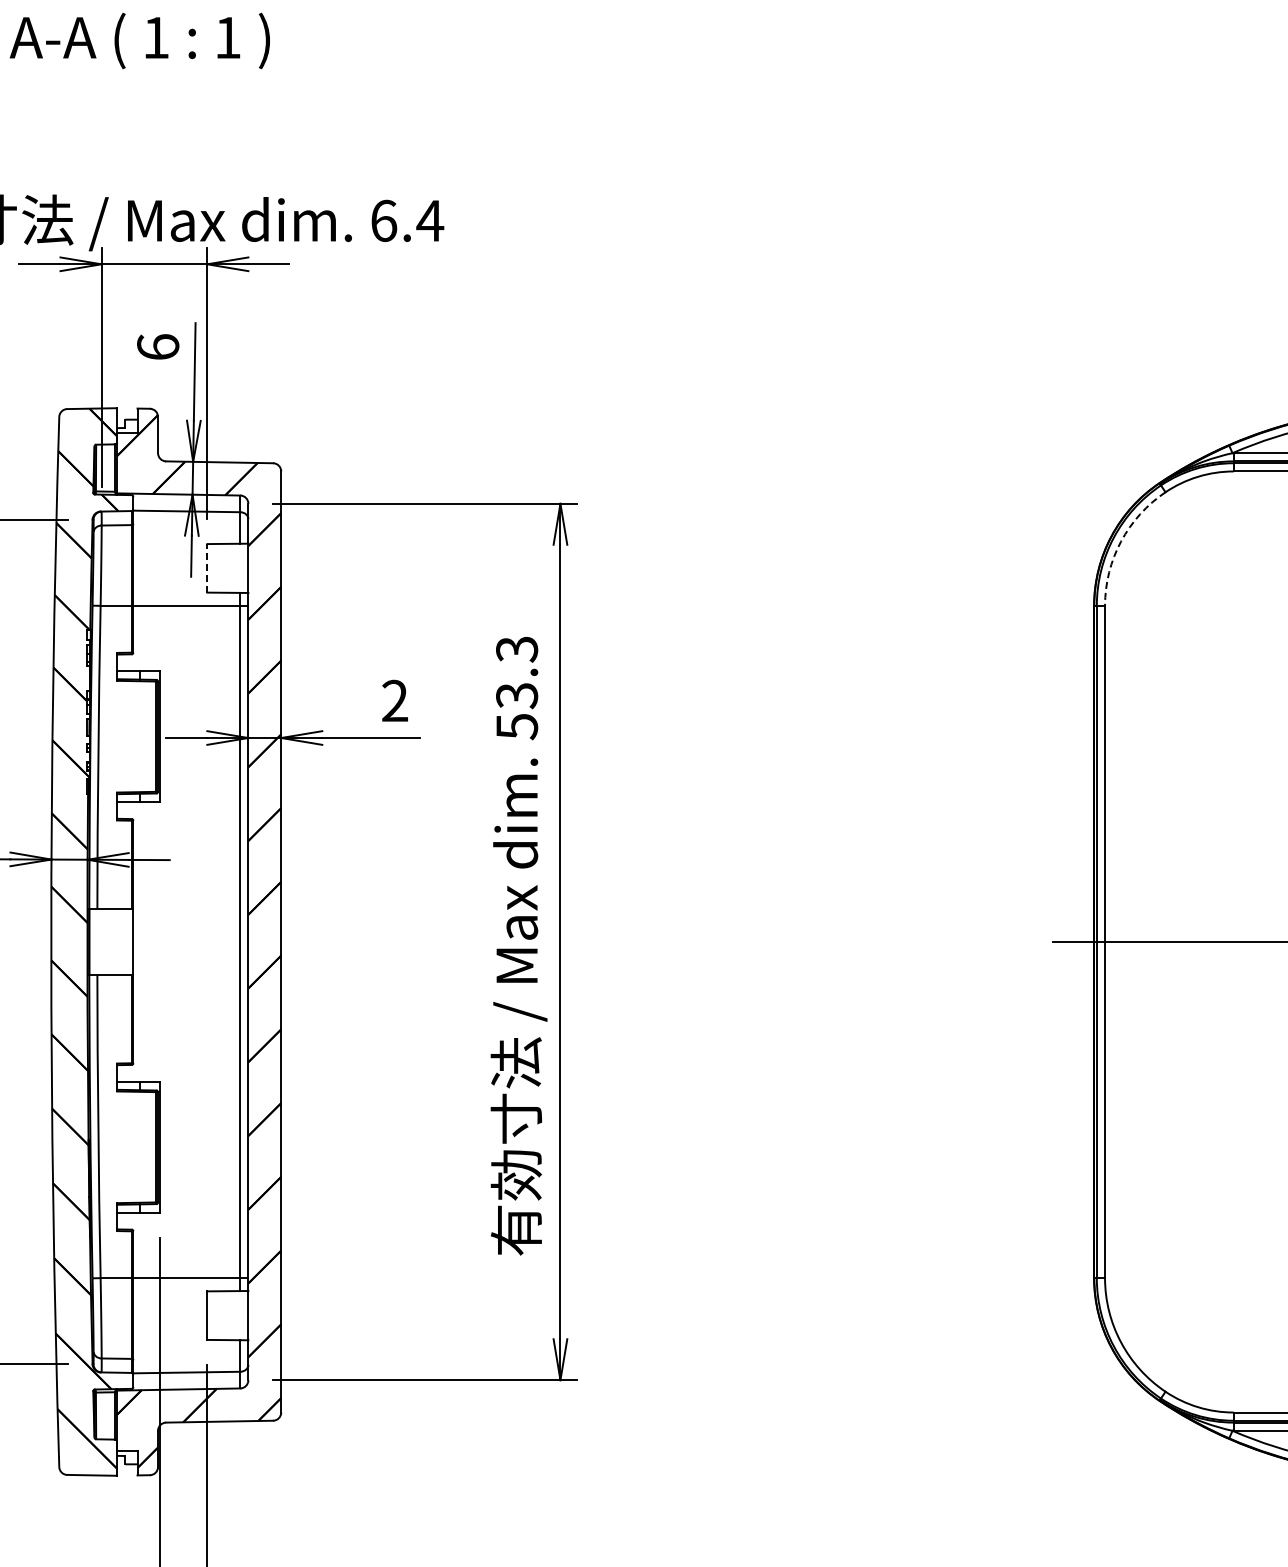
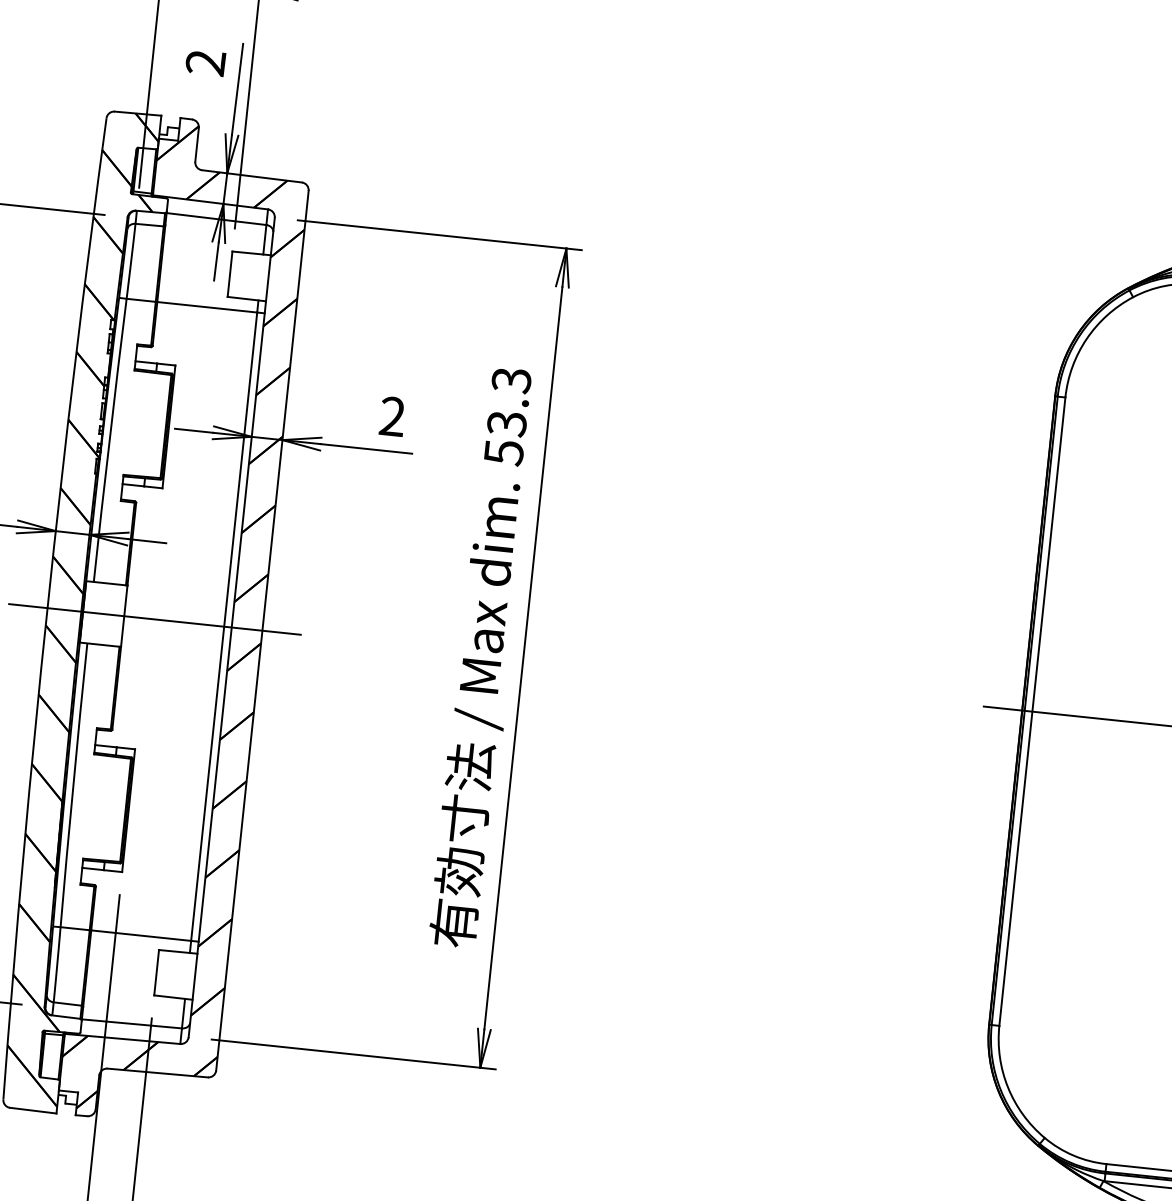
text: (158, 347) -> (206, 63), 6 -> 2
arc: (1121, 541) -> (1087, 338), dashed -> solid
line: (207, 567) -> (230, 273), dashed -> solid
line: (166, 942) -> (155, 619), added

